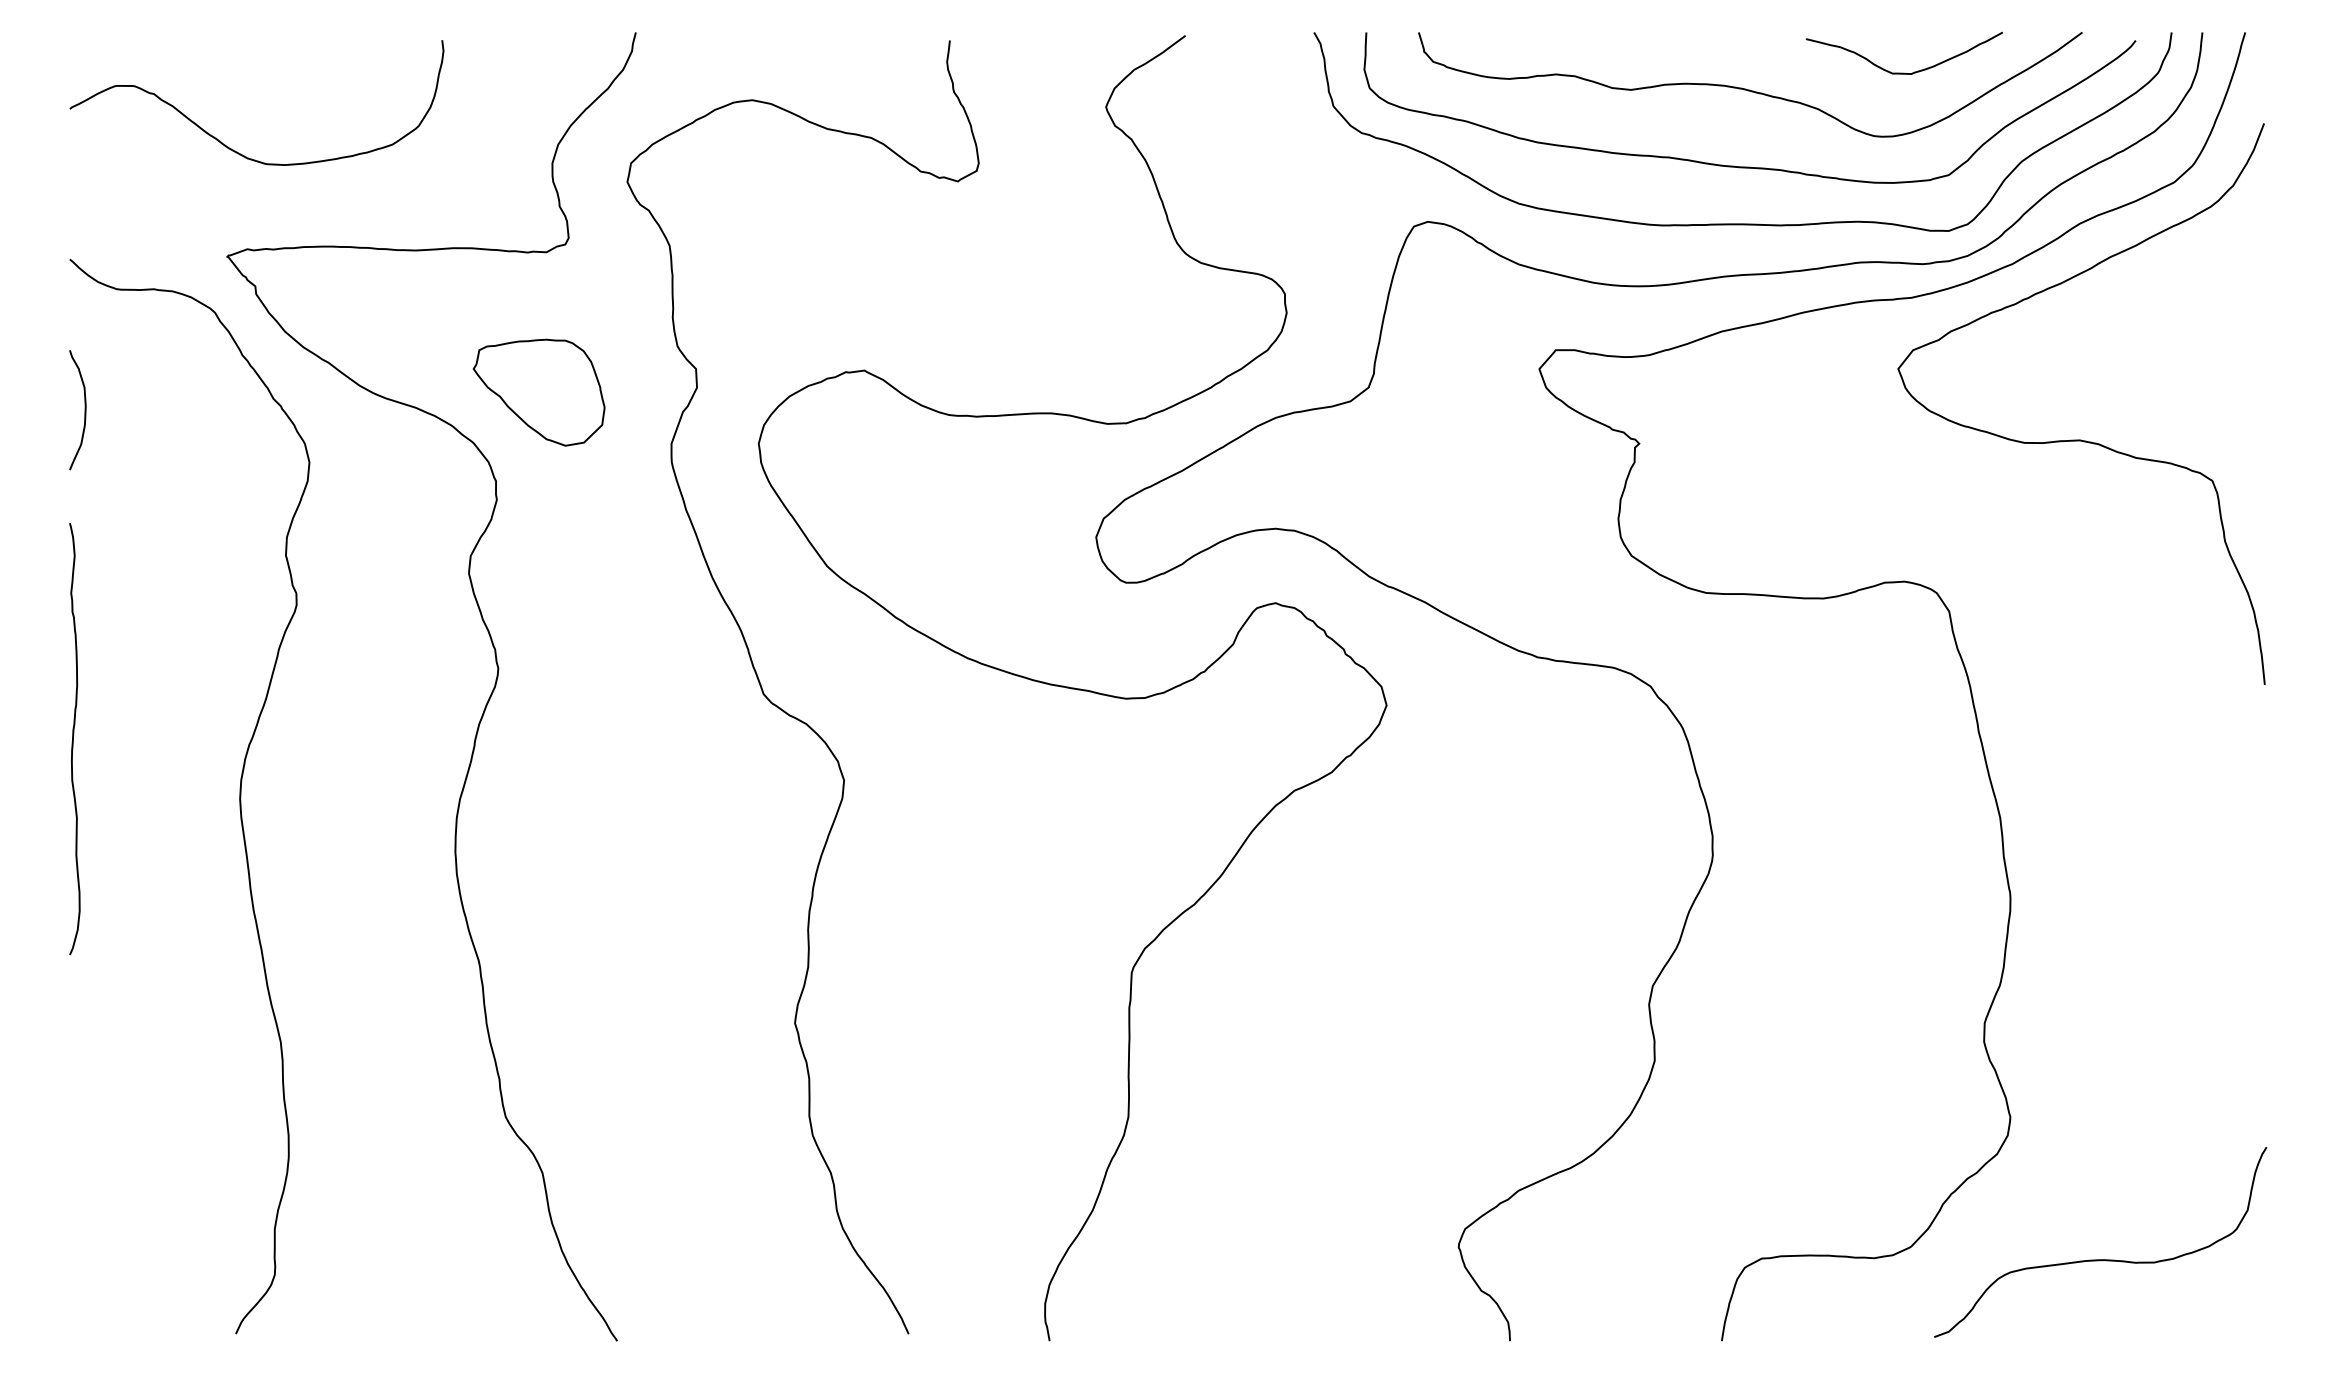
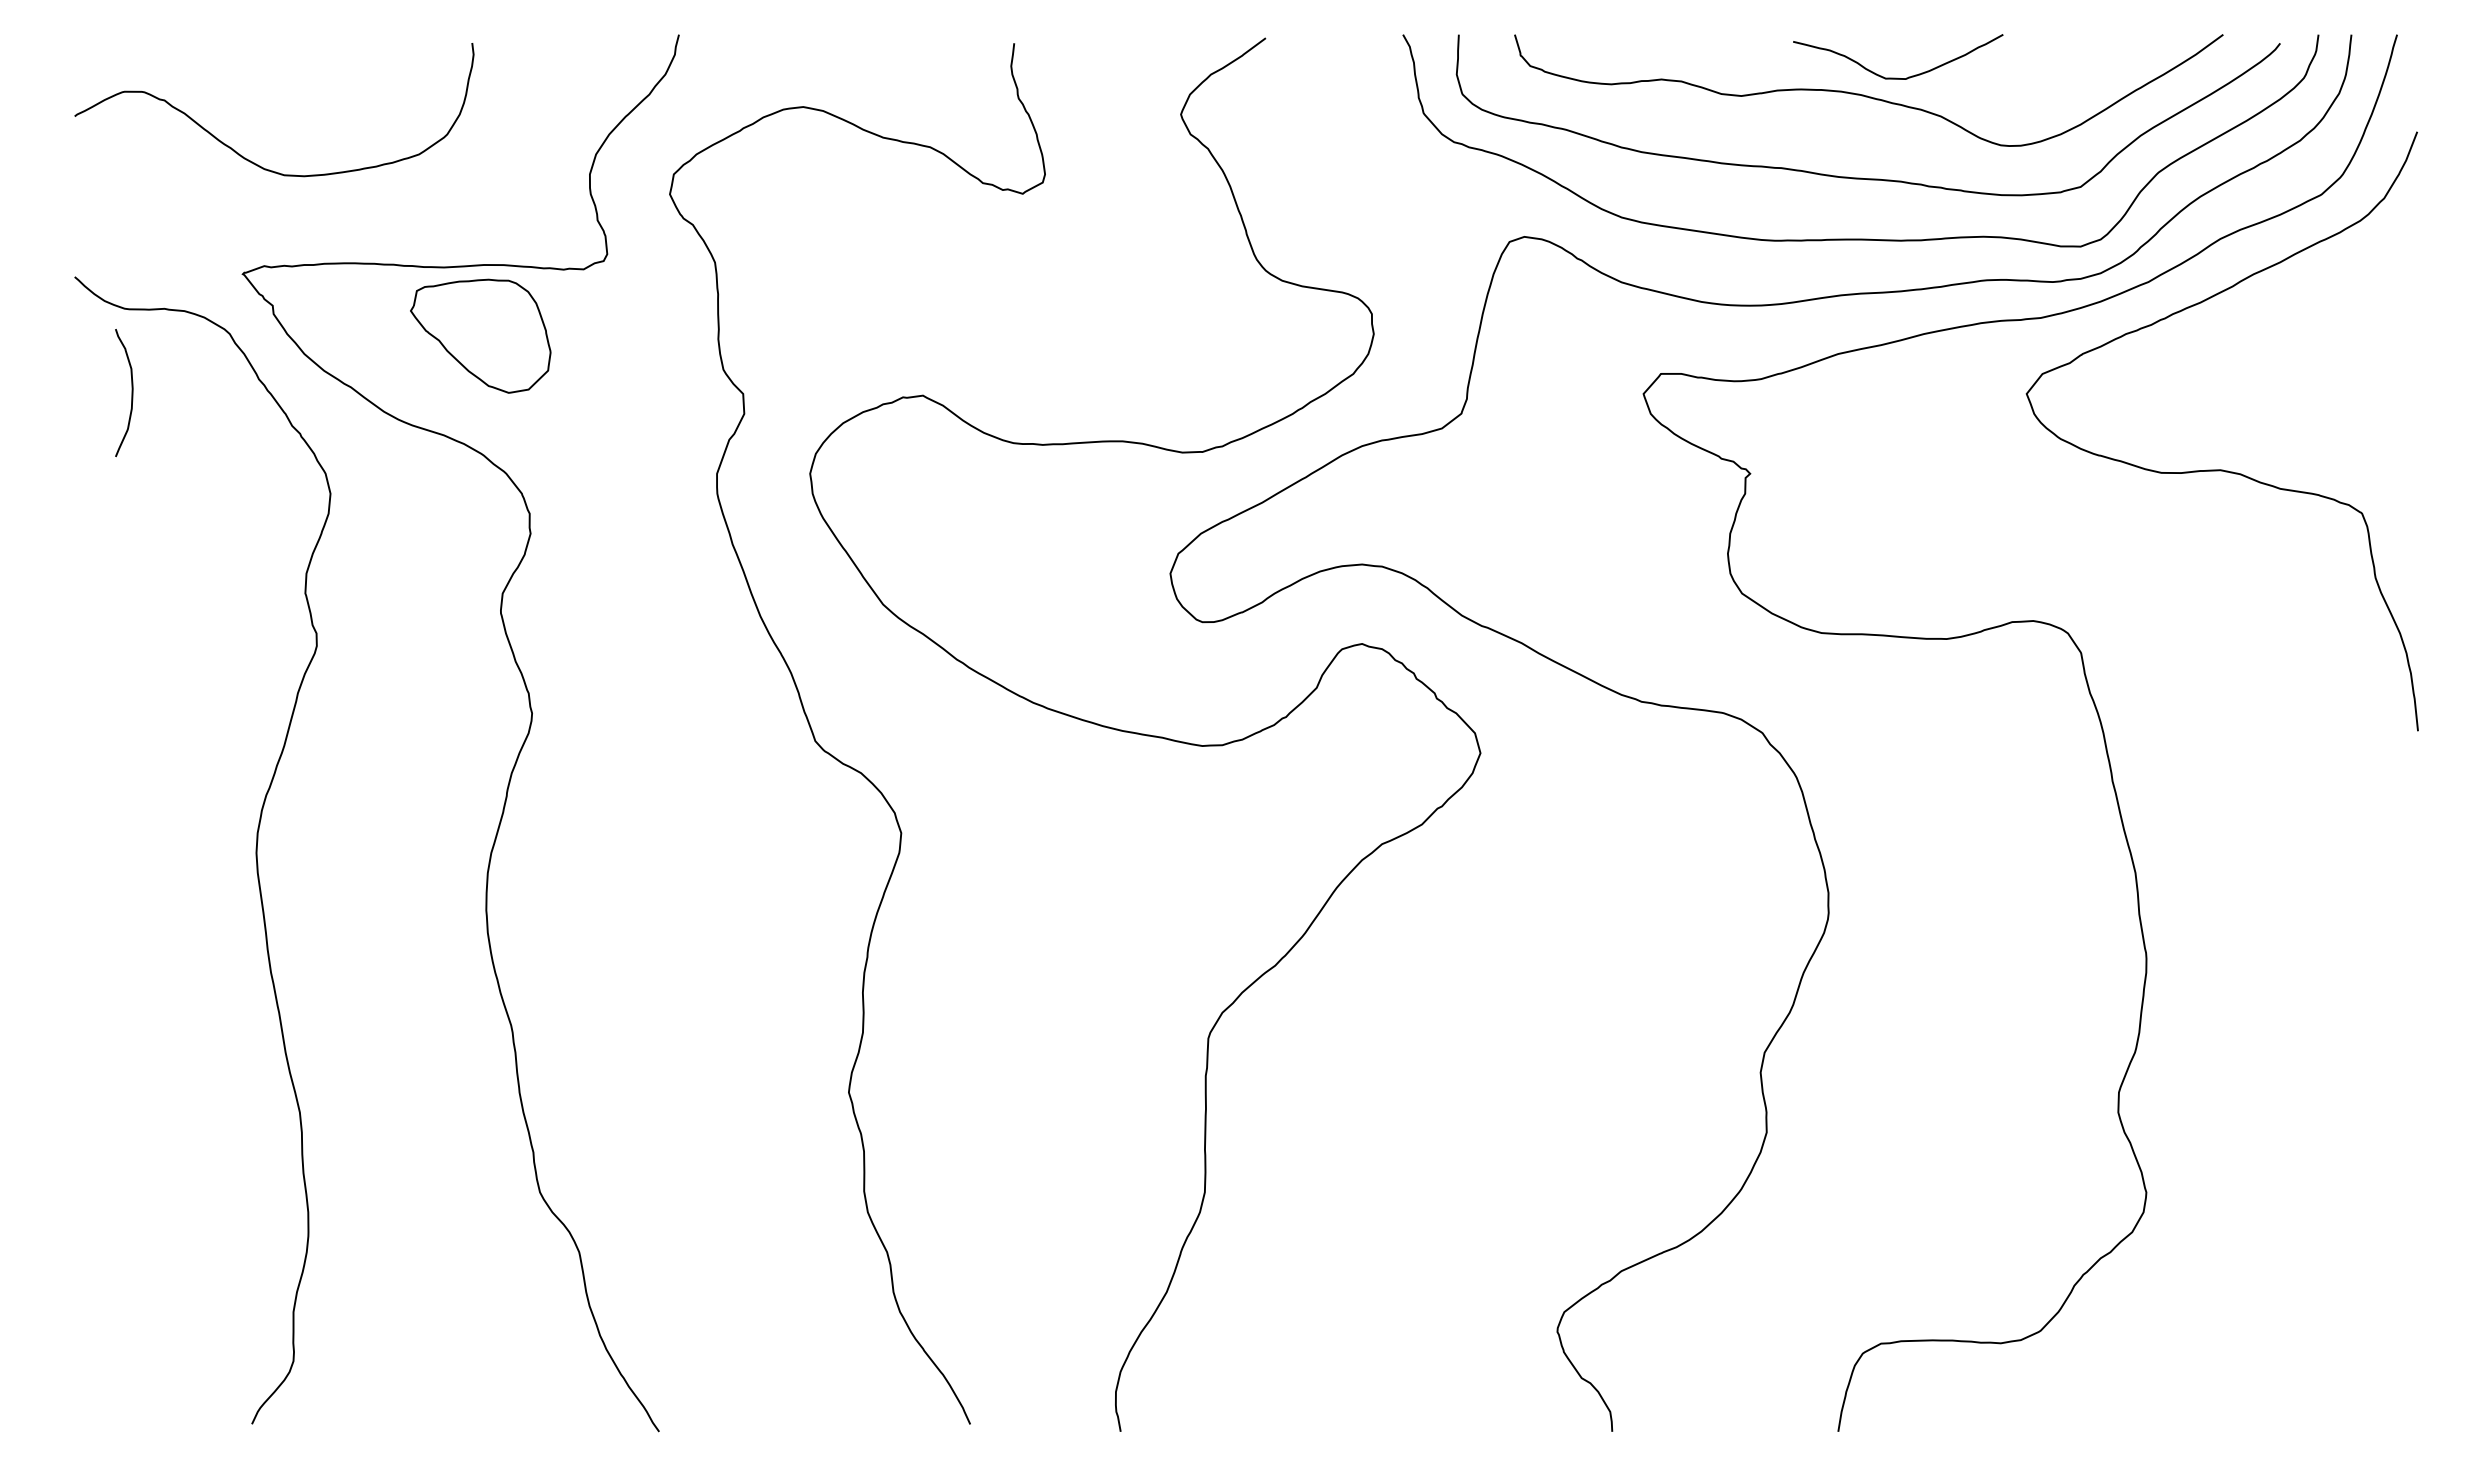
curve: (1903, 72) -> (1897, 77), moved
part: (538, 391) -> (480, 335), moved
curve: (84, 410) -> (131, 393), moved
curve: (73, 738) -> (78, 788), removed
curve: (2100, 1259) -> (2242, 1344), removed

